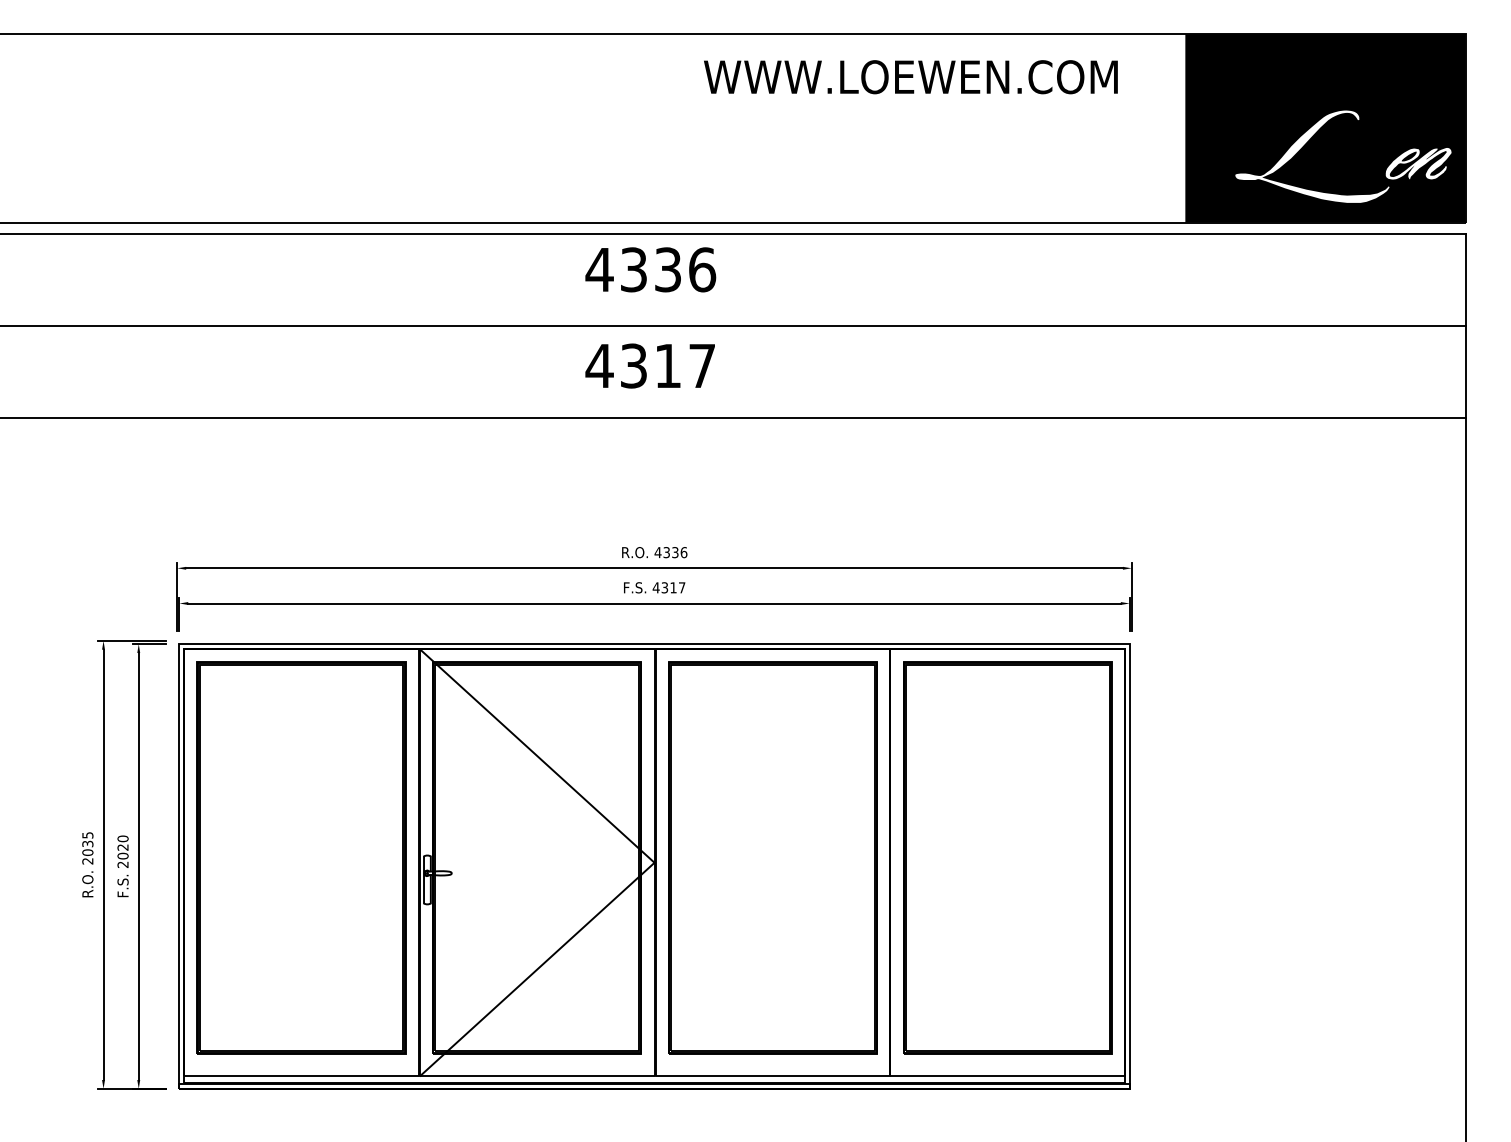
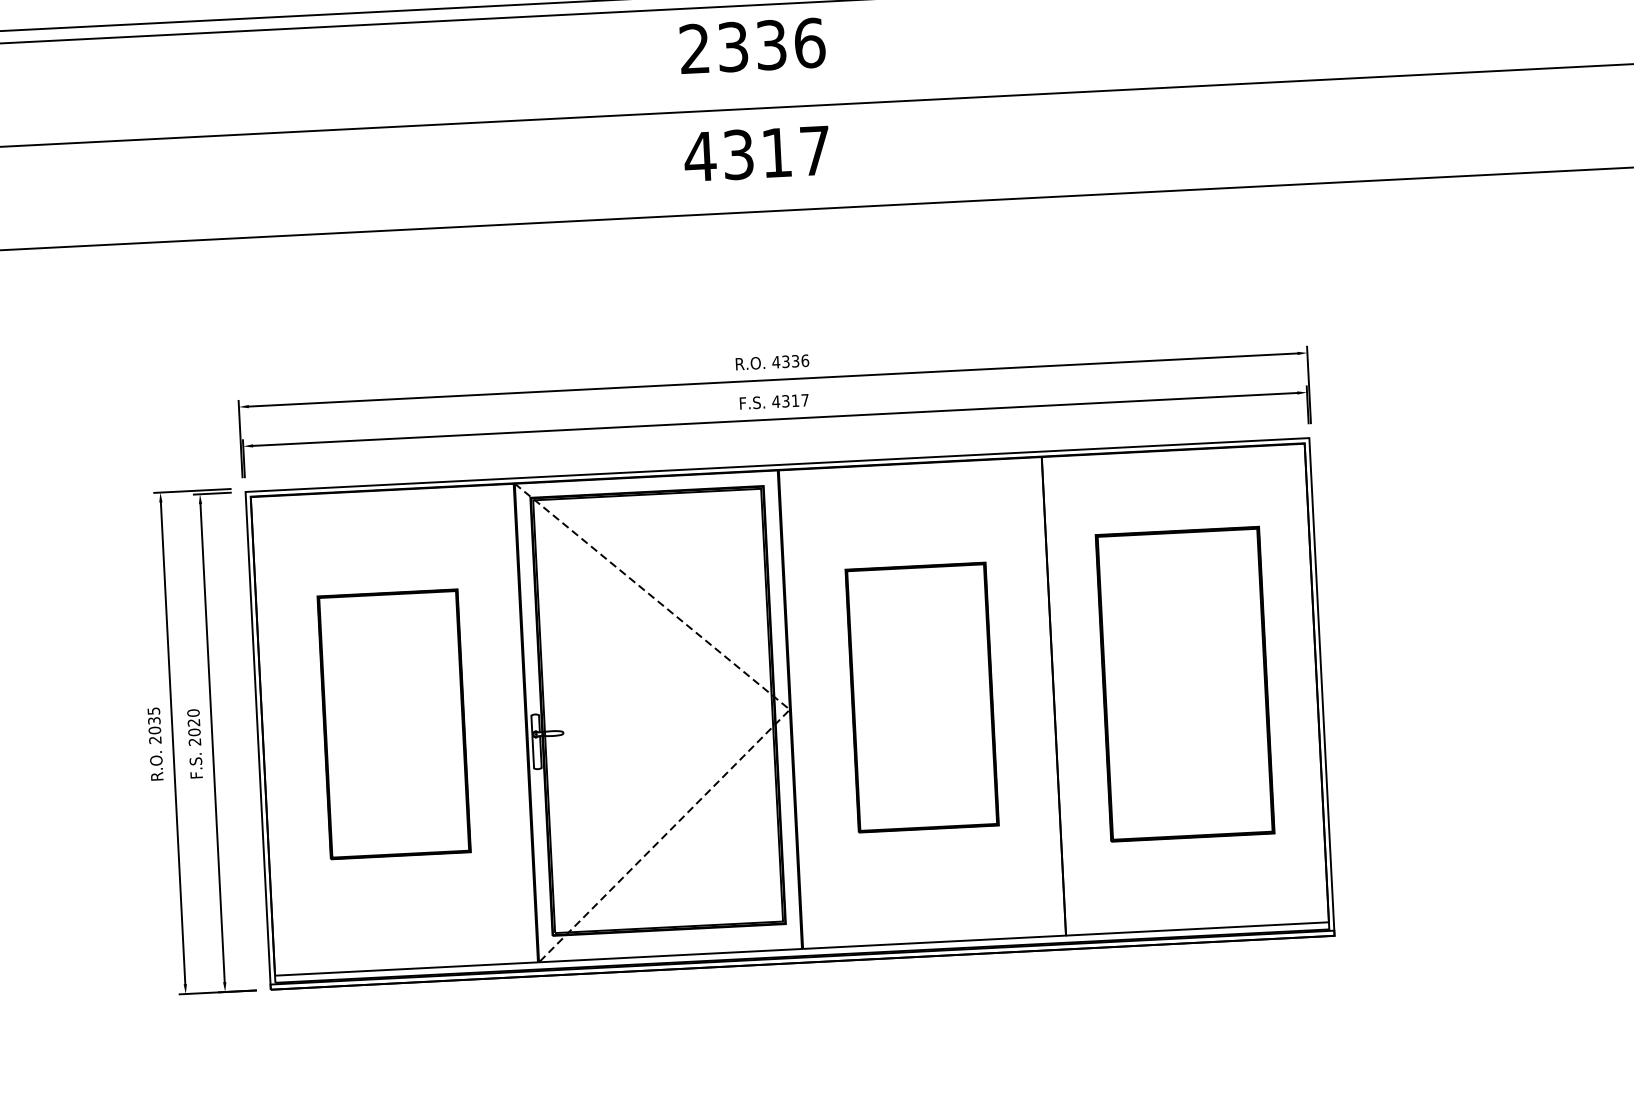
text: (599, 269) -> (694, 48), 4336 -> 2336
part: (301, 857) -> (394, 723), size x0.6
part: (772, 857) -> (921, 697), size x0.6
part: (1007, 857) -> (1184, 683), size x0.7
line: (654, 862) -> (789, 709), solid -> dashed

